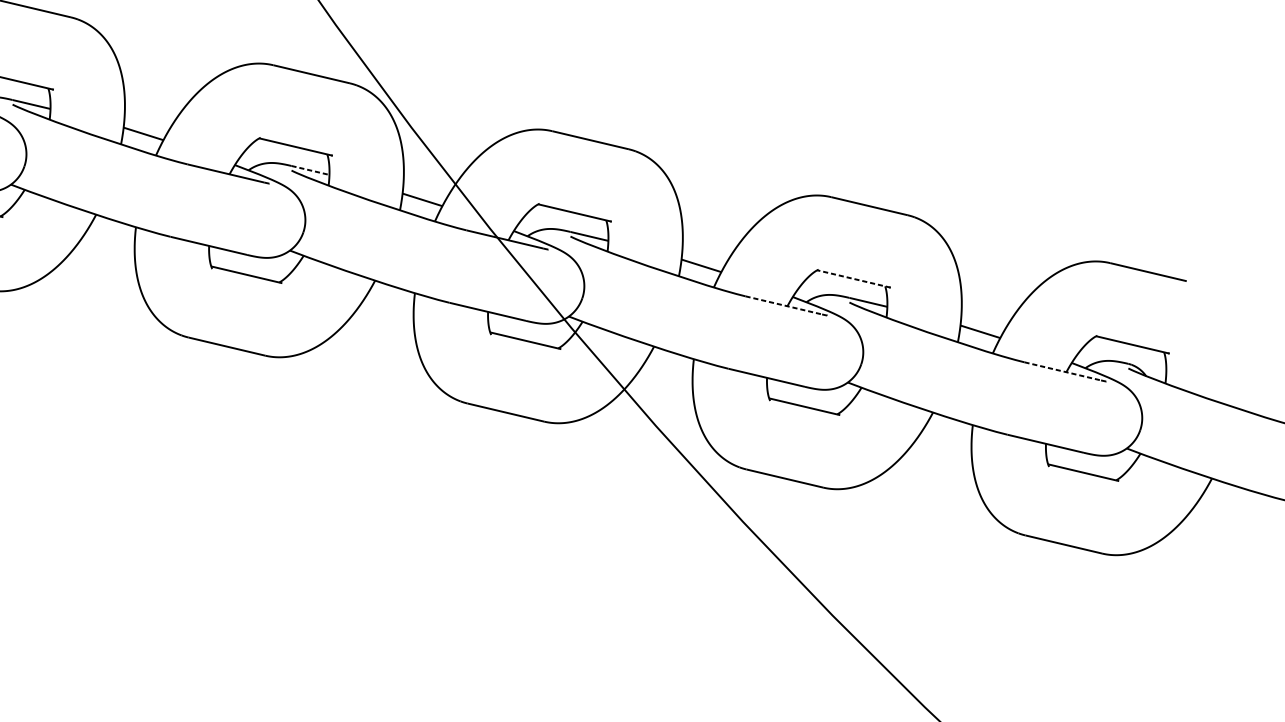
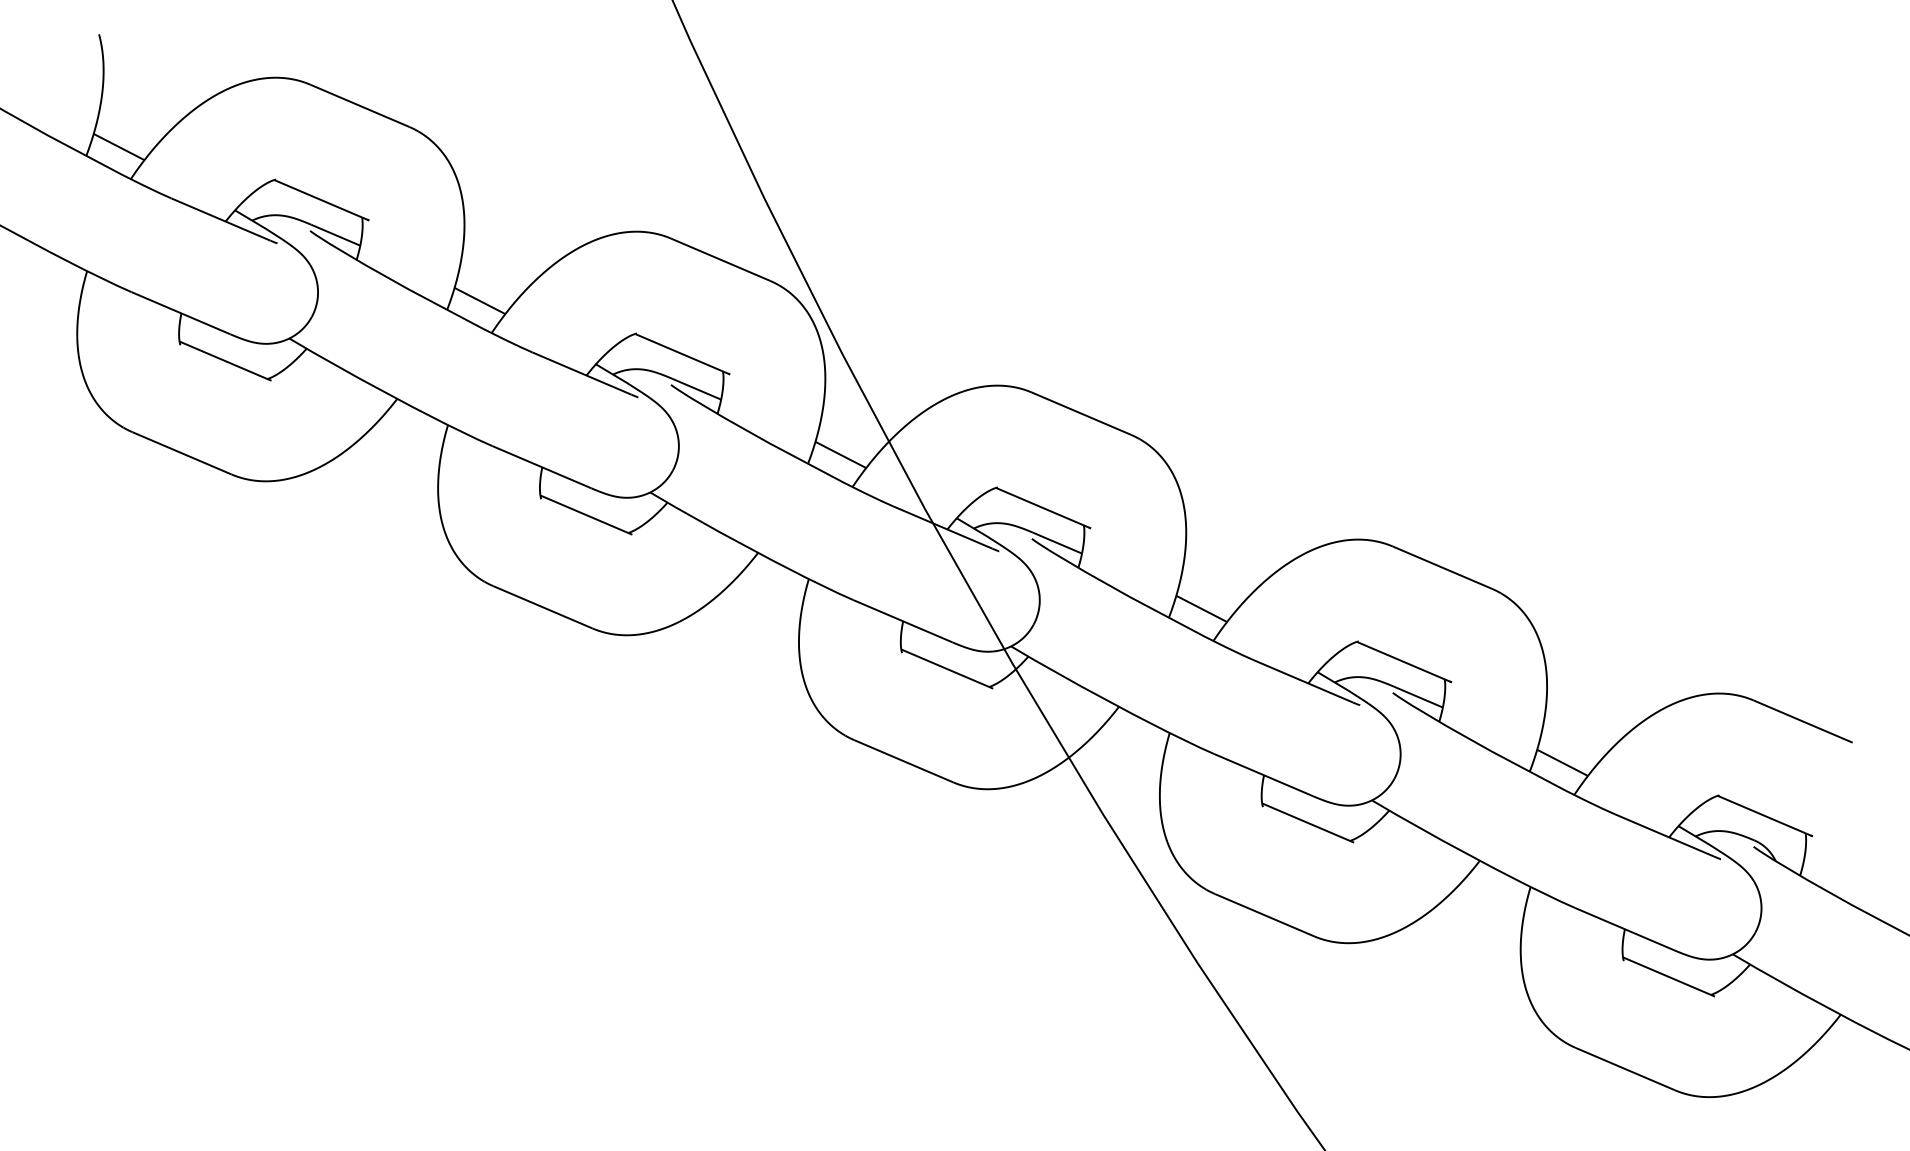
line: (310, 170) -> (696, 389), dashed -> solid
line: (854, 279) -> (1404, 662), dashed -> solid
line: (783, 305) -> (1303, 681), dashed -> solid
line: (1062, 371) -> (1664, 835), dashed -> solid

